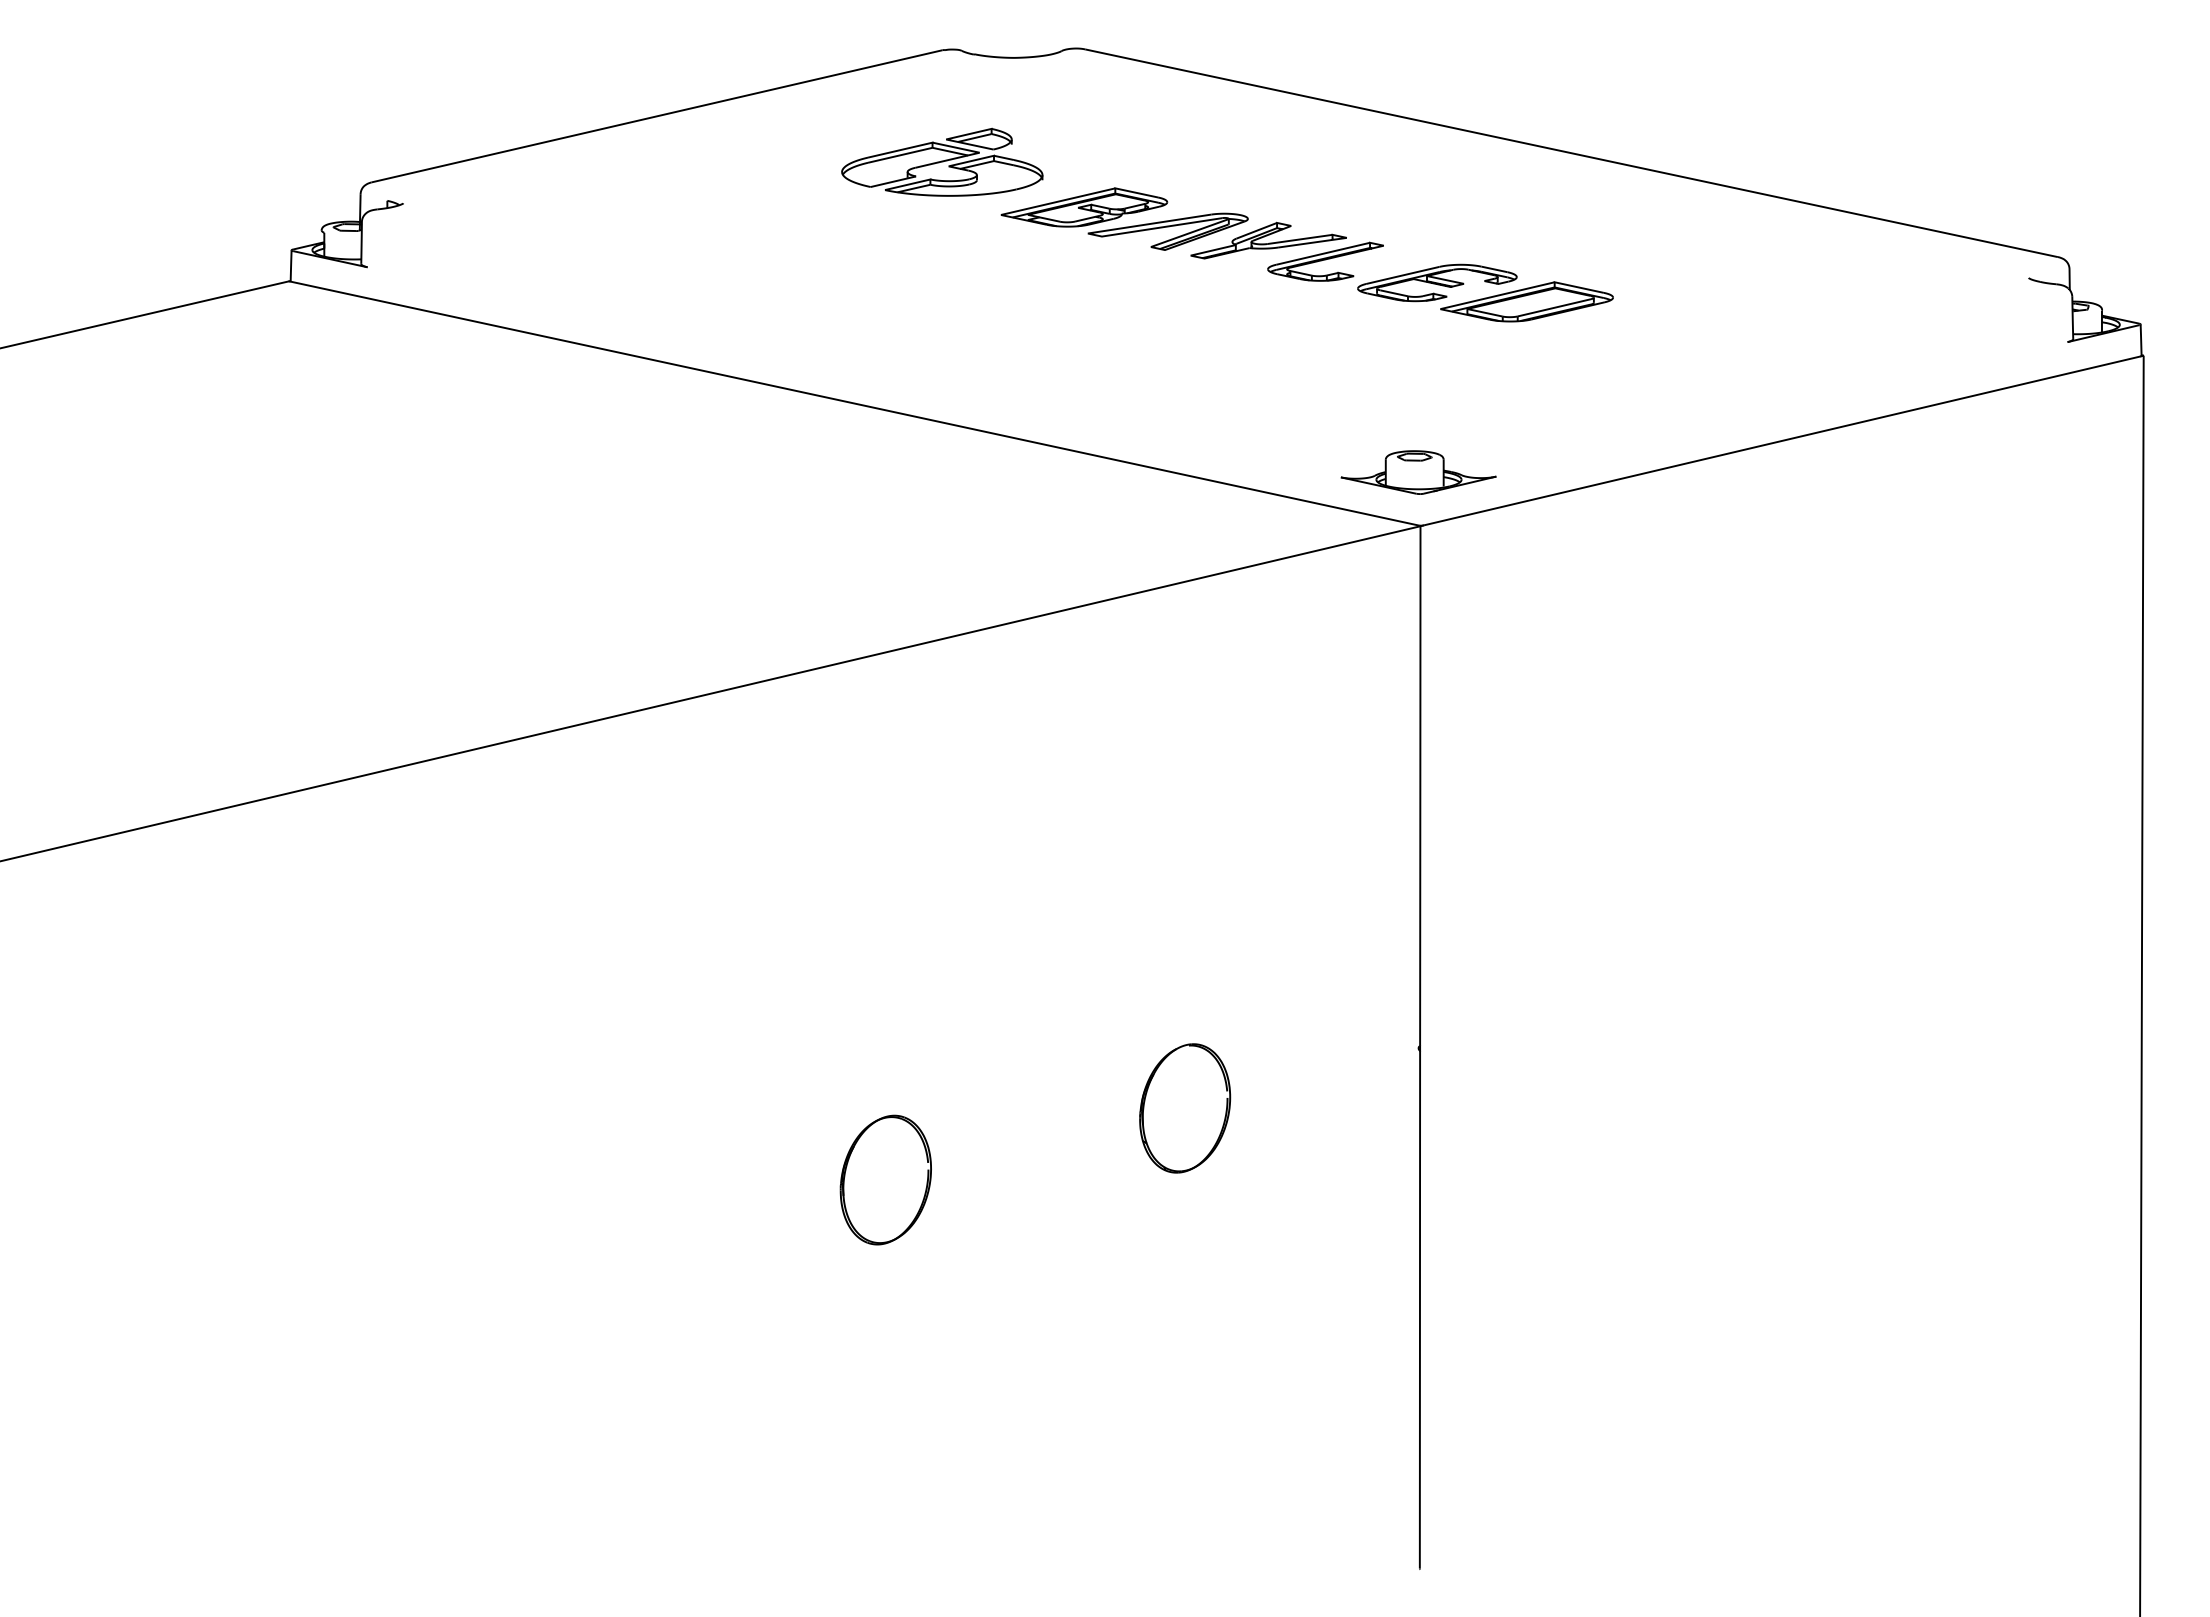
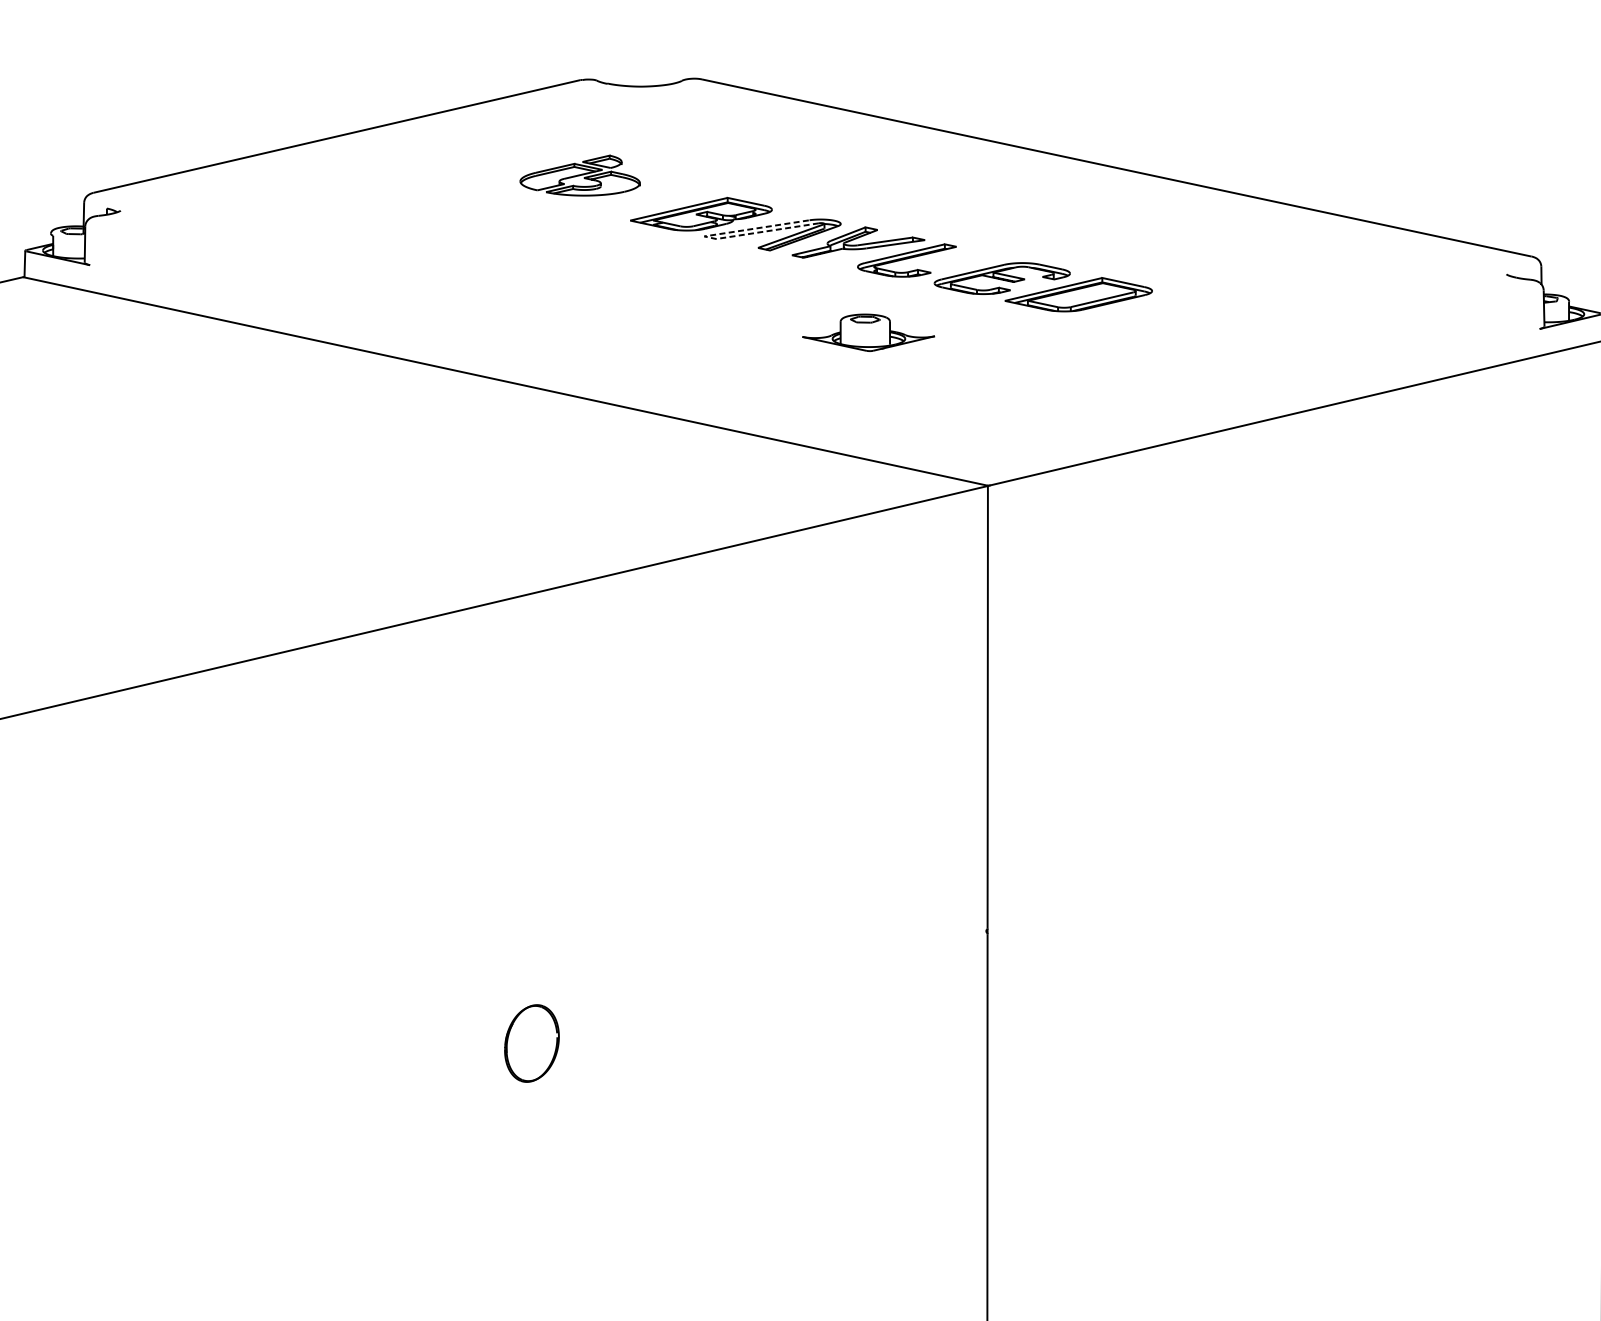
part: (942, 161) -> (580, 175), size x0.7
line: (1093, 234) -> (709, 237), solid -> dashed
part: (1418, 472) -> (868, 332), moved
part: (1185, 1108) -> (787, 982), removed
part: (885, 1179) -> (531, 1043), size x0.7

